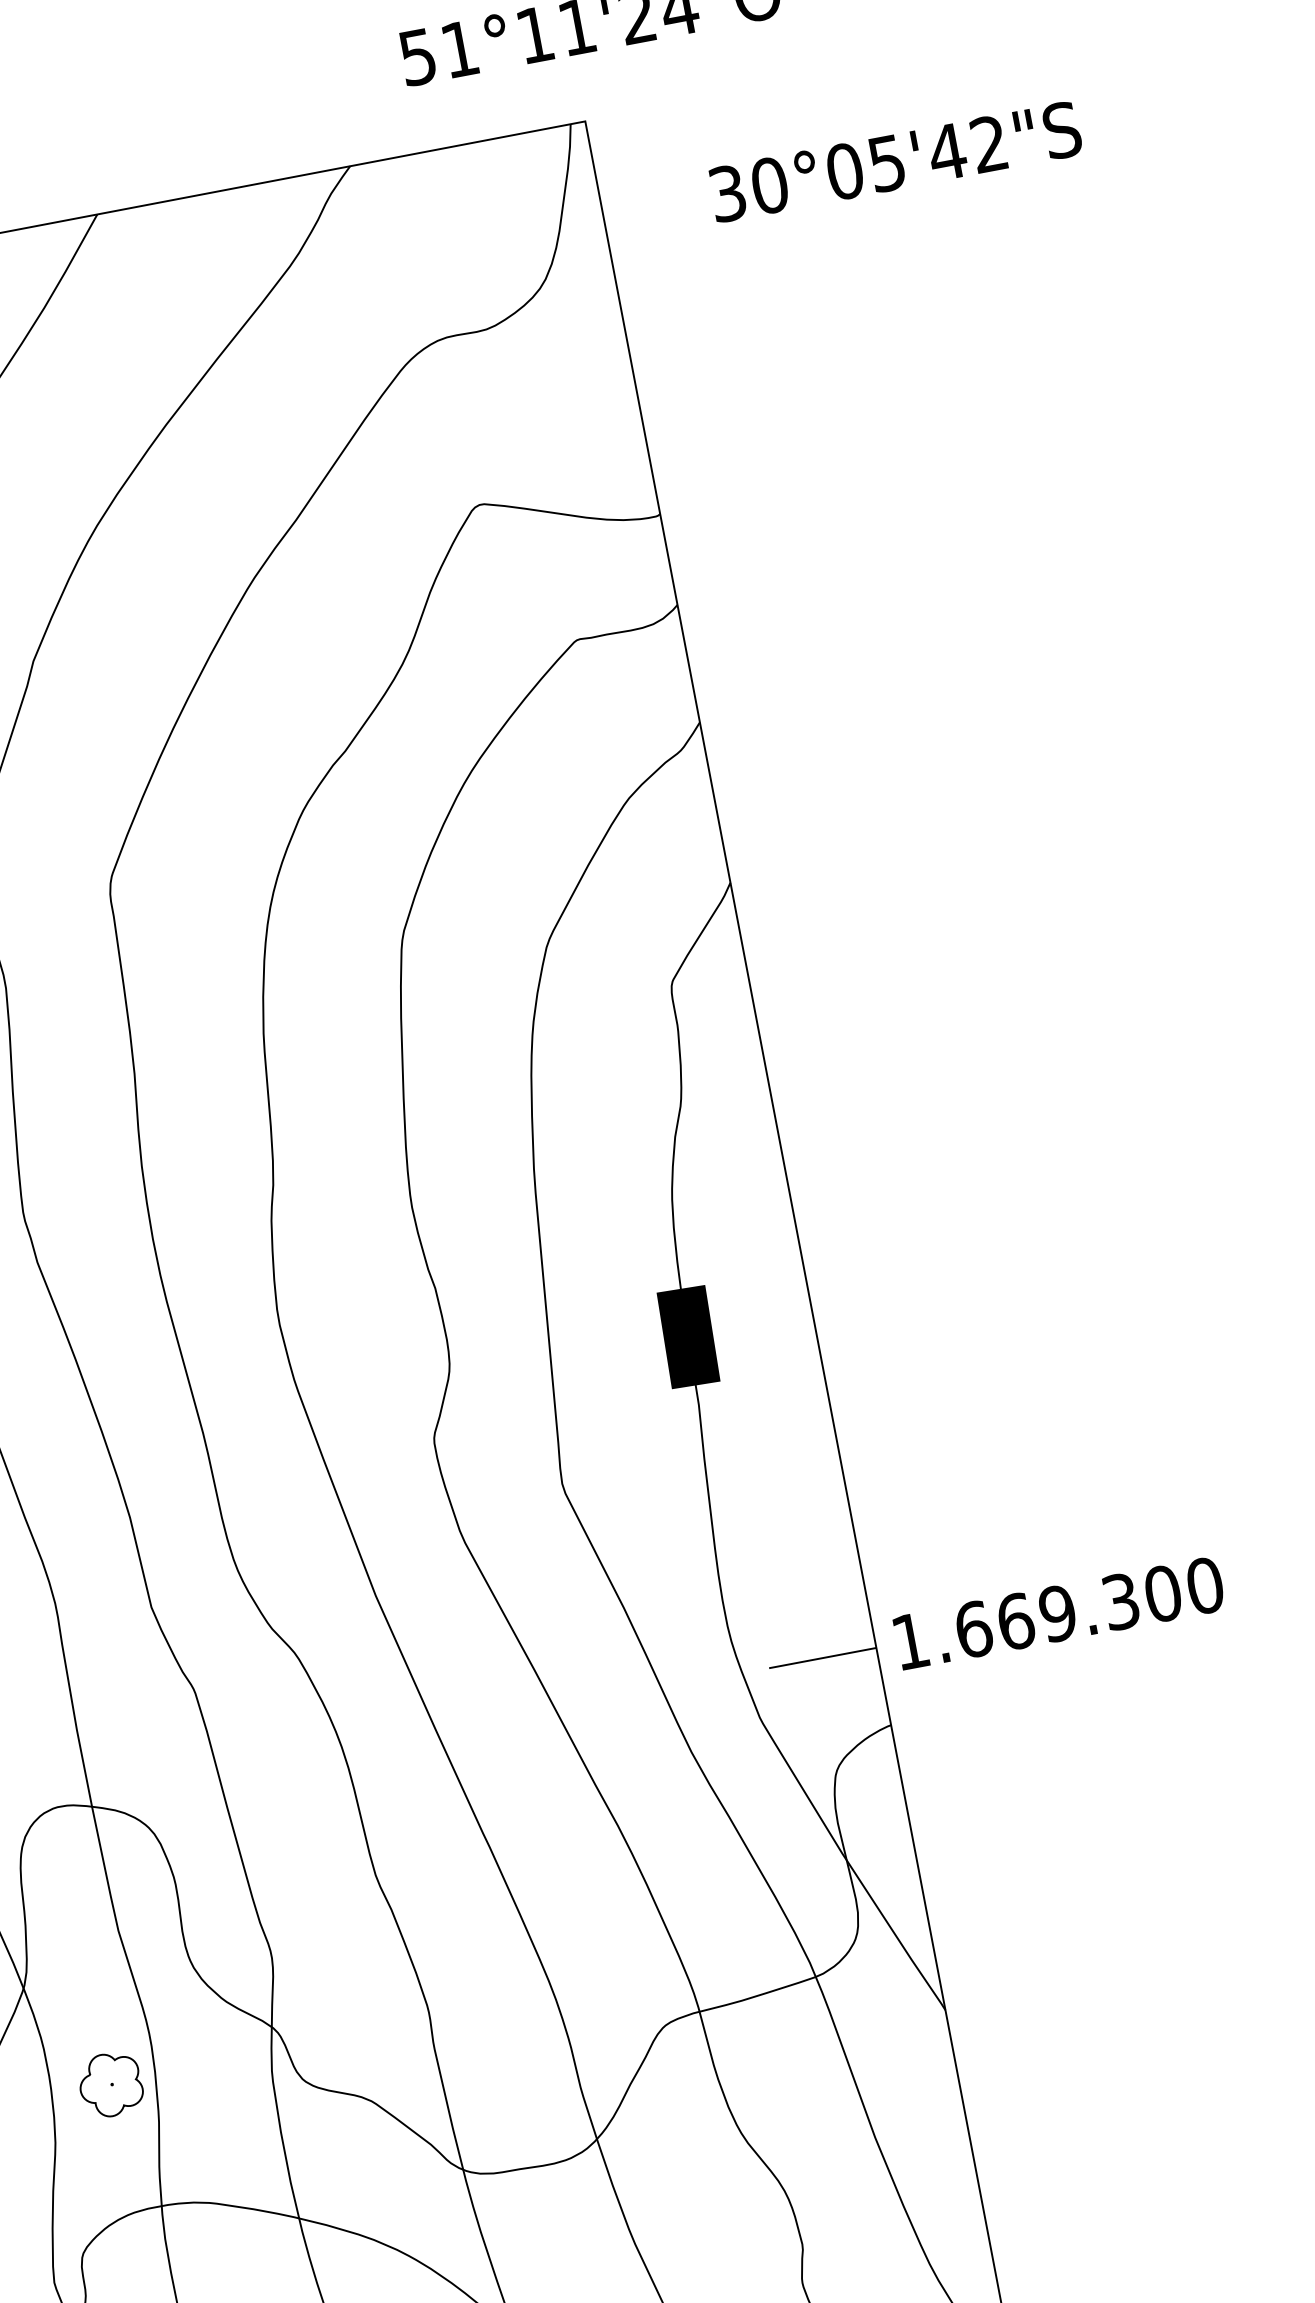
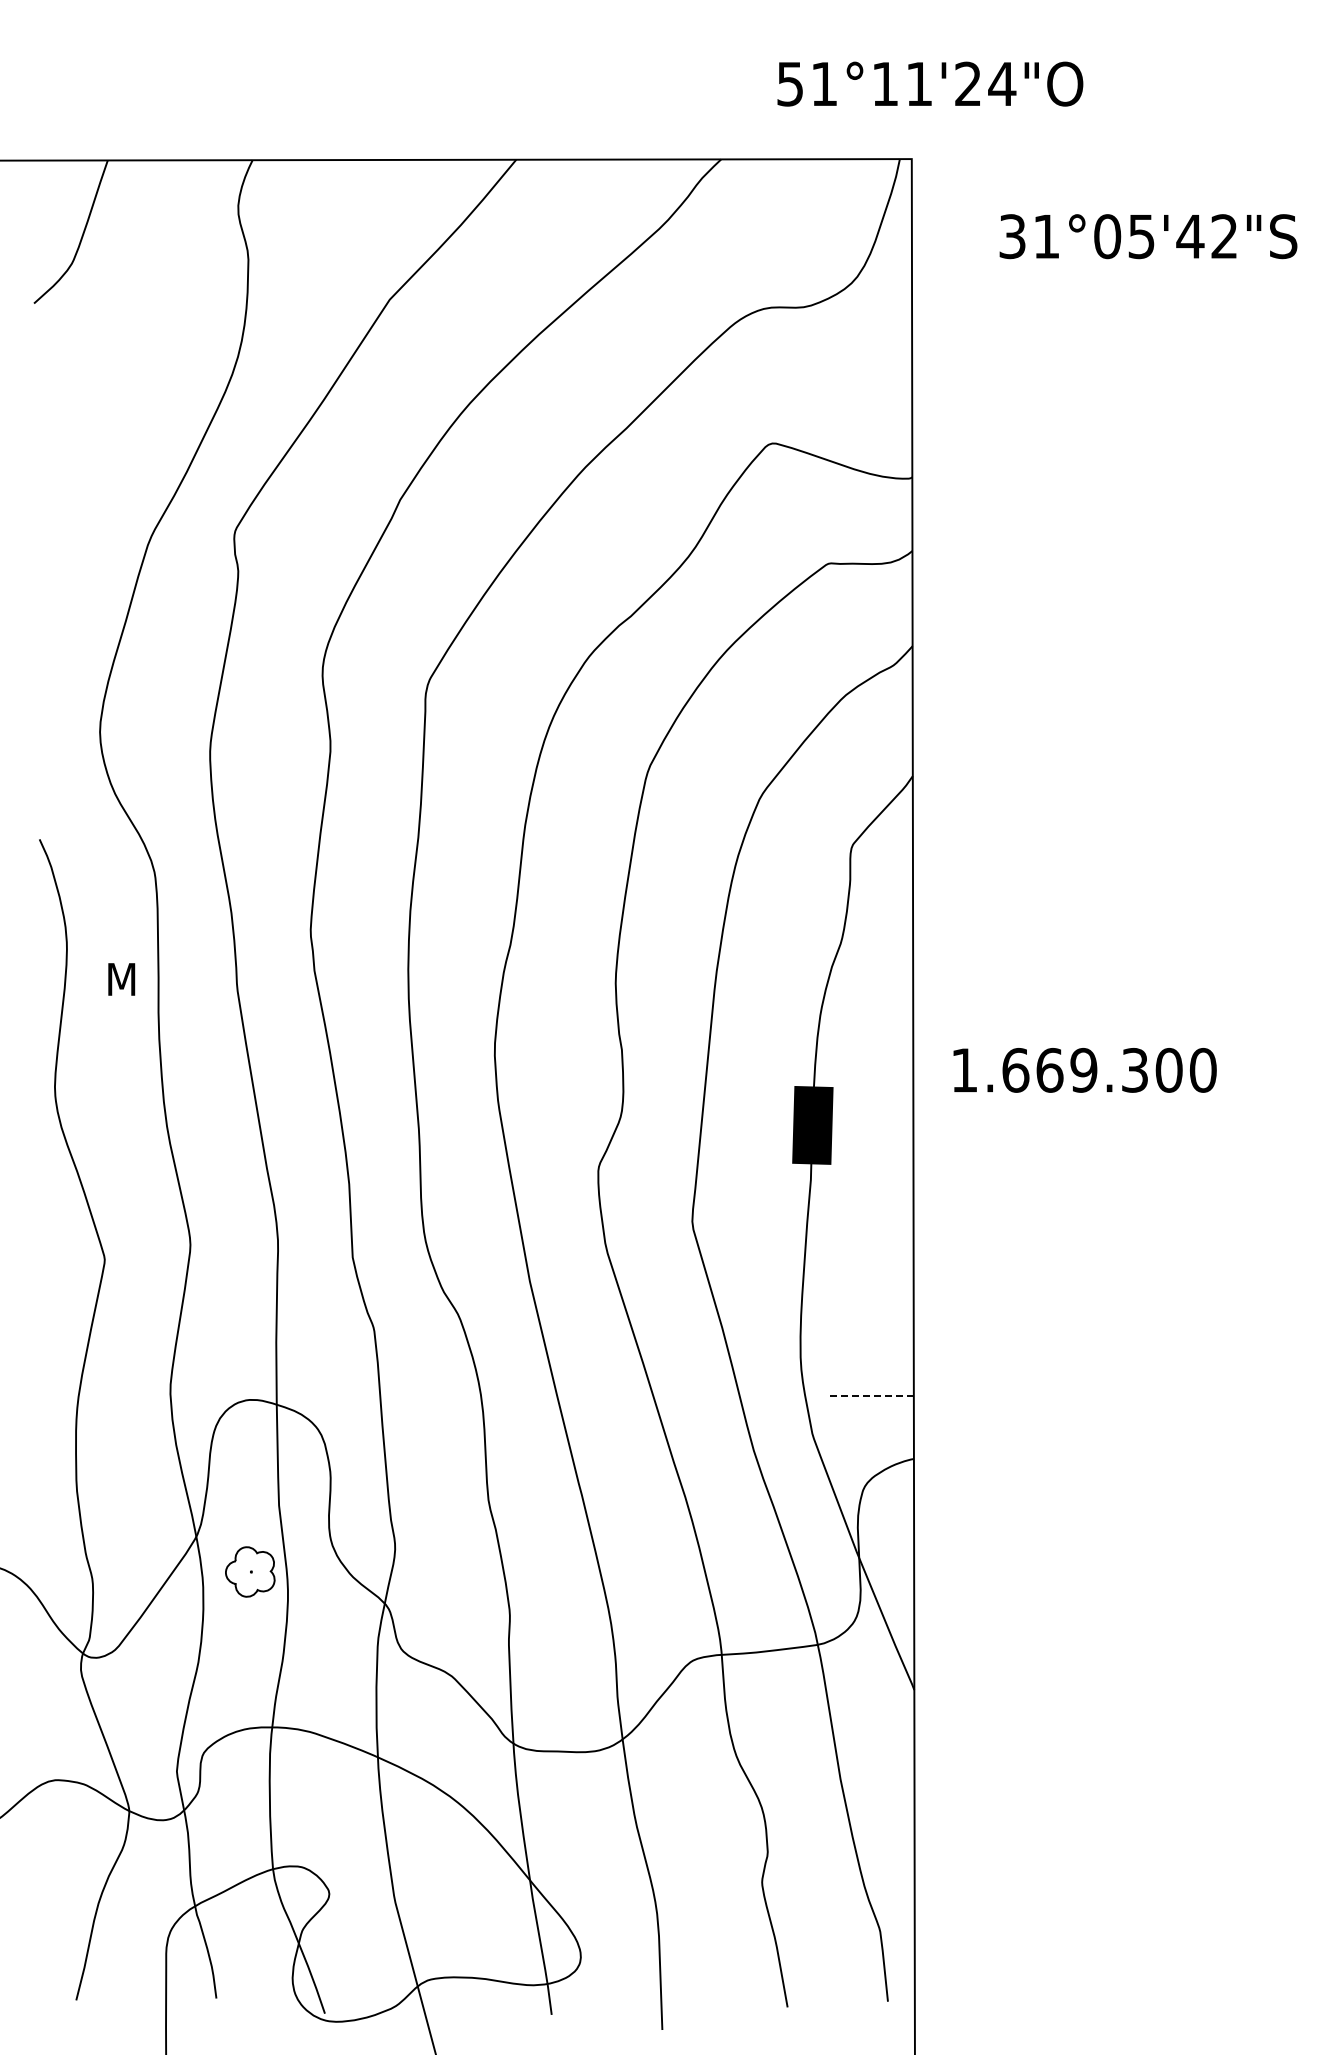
text: (769, 185) -> (1046, 236), 30°05'42"S -> 31°05'42"S
text: (1058, 1613) -> (1084, 1070), moved
line: (821, 1658) -> (869, 1396), solid -> dashed
part: (110, 2084) -> (250, 1571), moved

